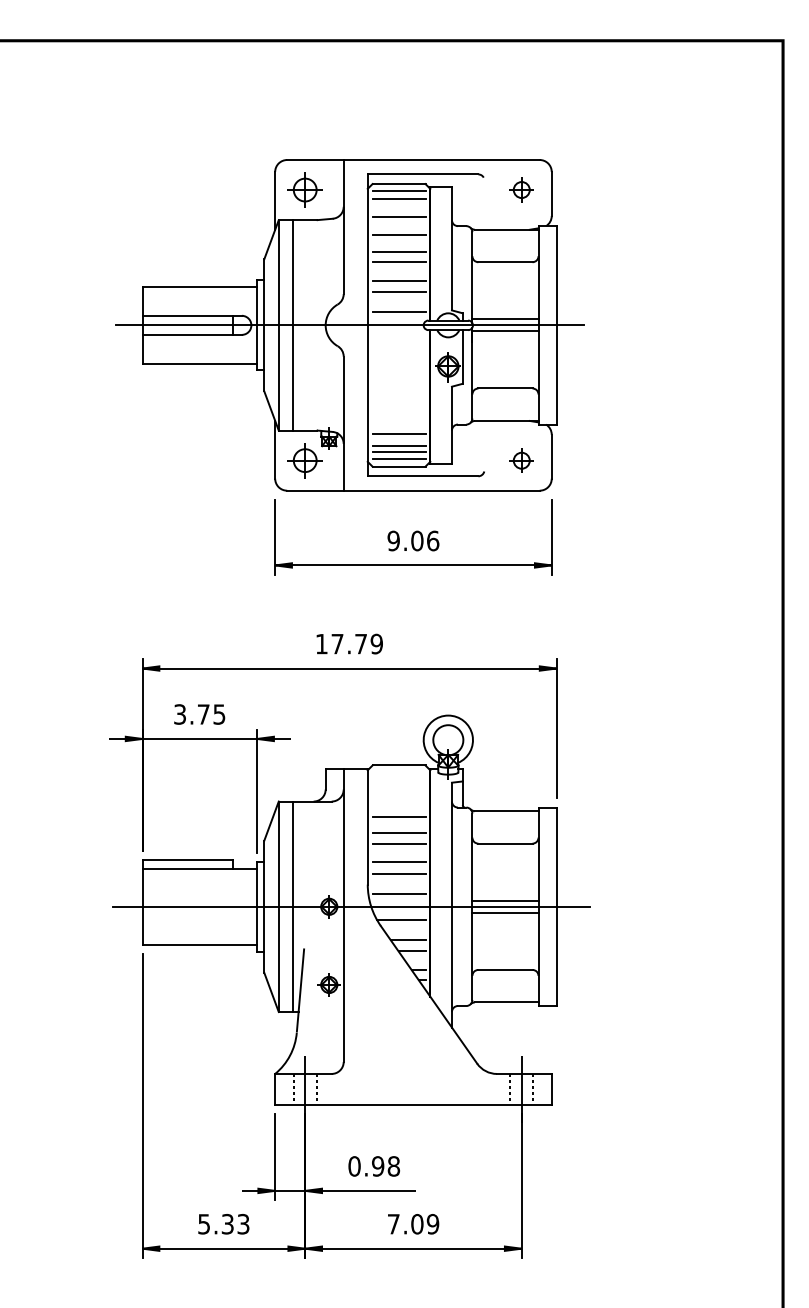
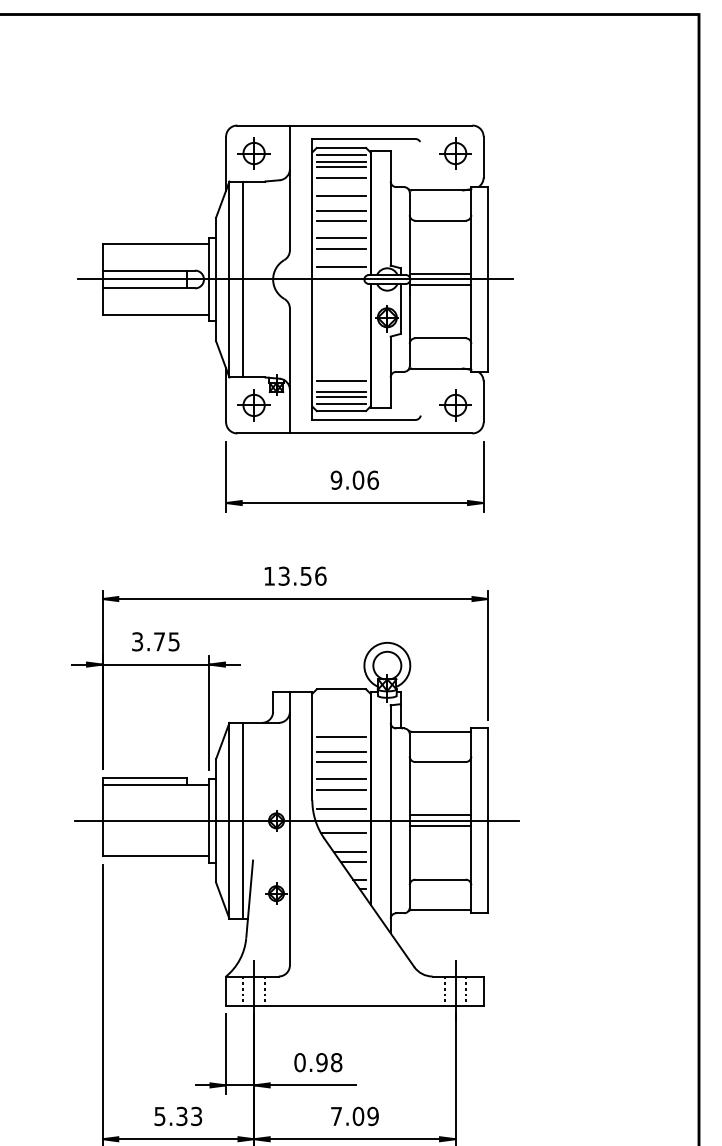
part: (521, 189) -> (455, 152), size x1.43
line: (398, 204) -> (340, 166), added
part: (521, 460) -> (455, 405), size x1.43
text: (357, 643) -> (302, 575), 17.79 -> 13.56

